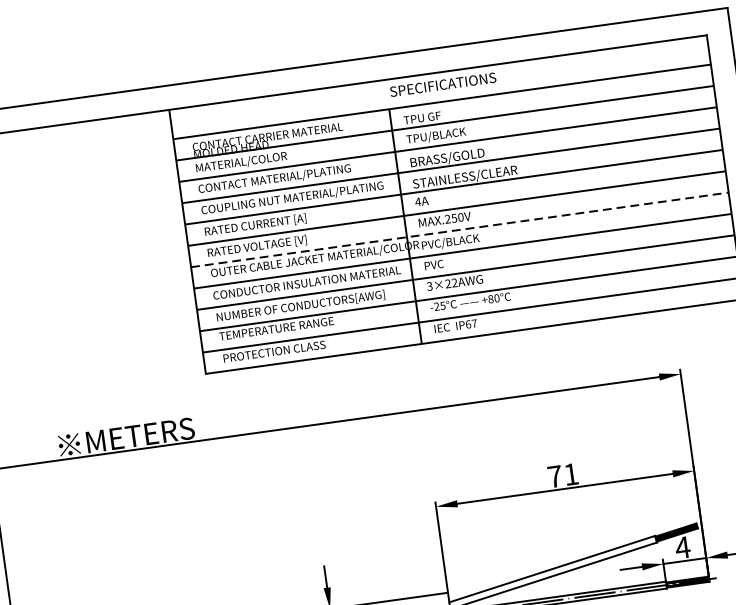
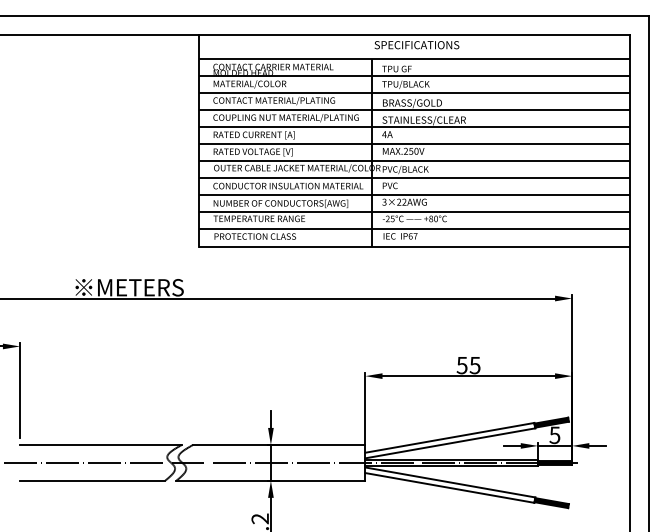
line: (460, 230) -> (414, 161), dashed -> solid
text: (562, 475) -> (468, 365), 71 -> 55
text: (682, 548) -> (554, 435), 4 -> 5

